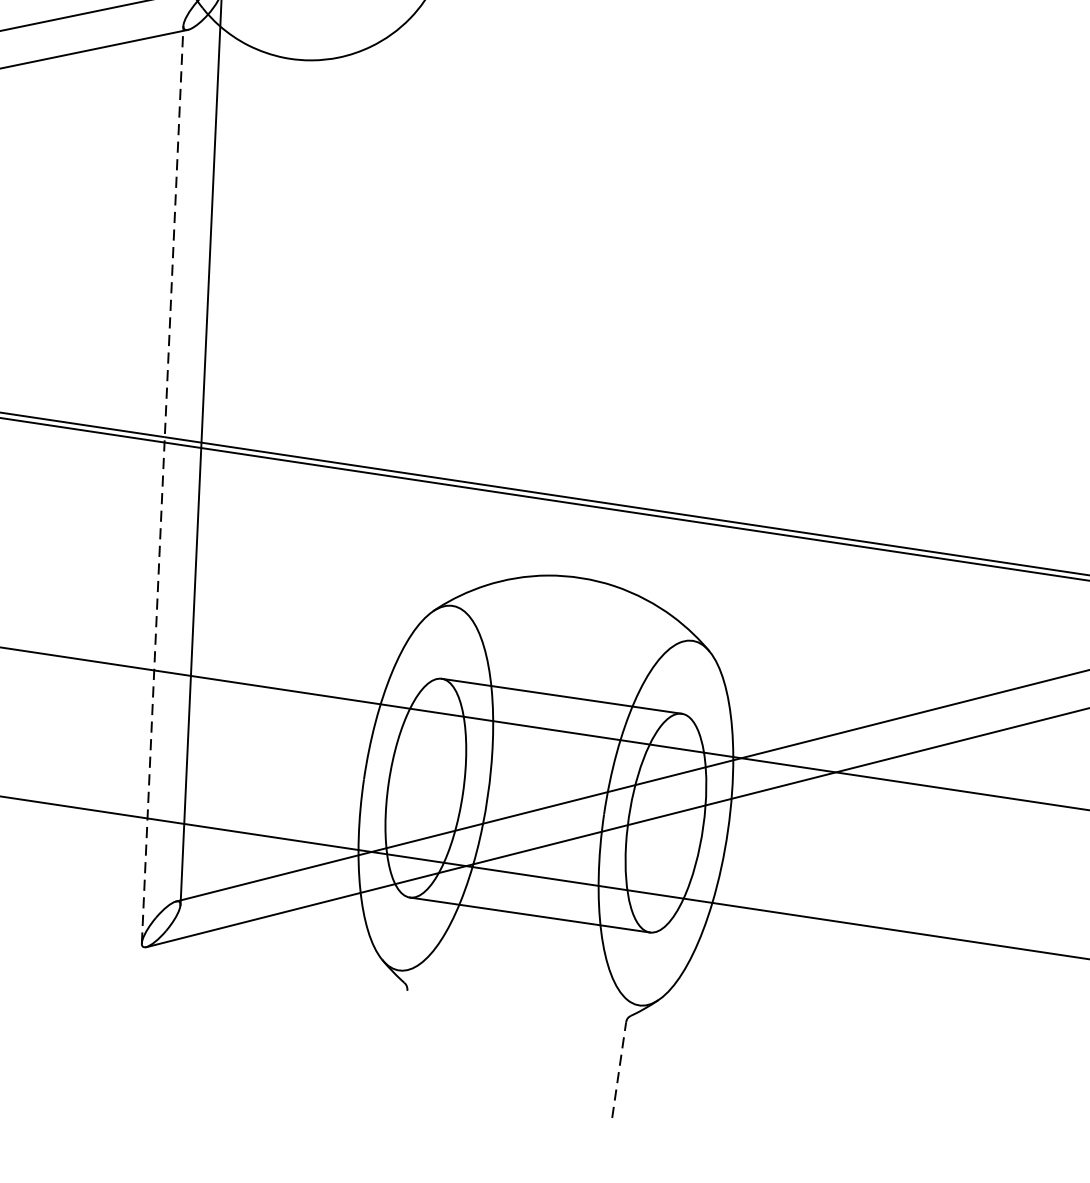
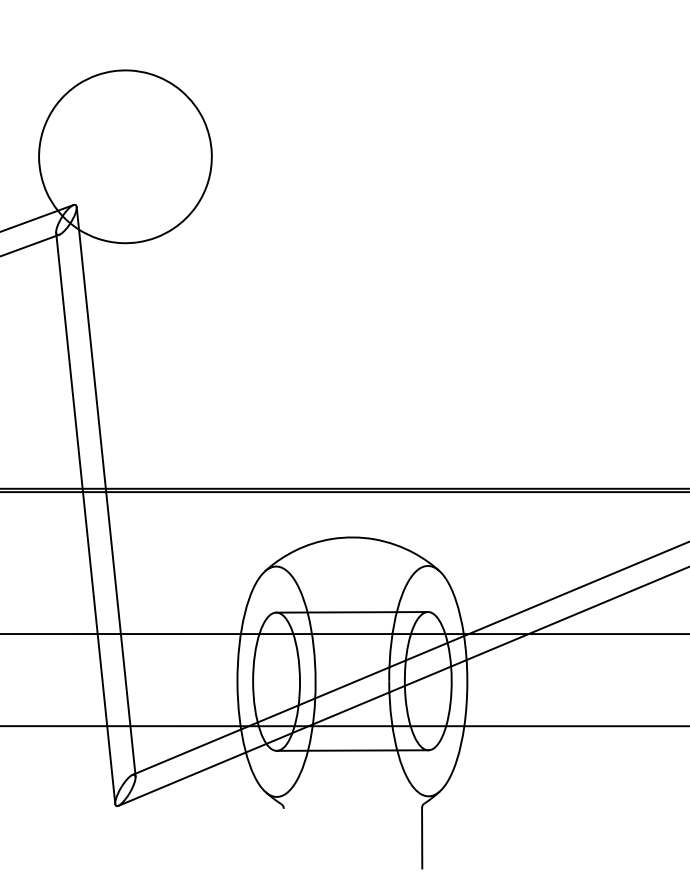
line: (162, 483) -> (85, 517), dashed -> solid
line: (619, 1069) -> (422, 837), dashed -> solid

